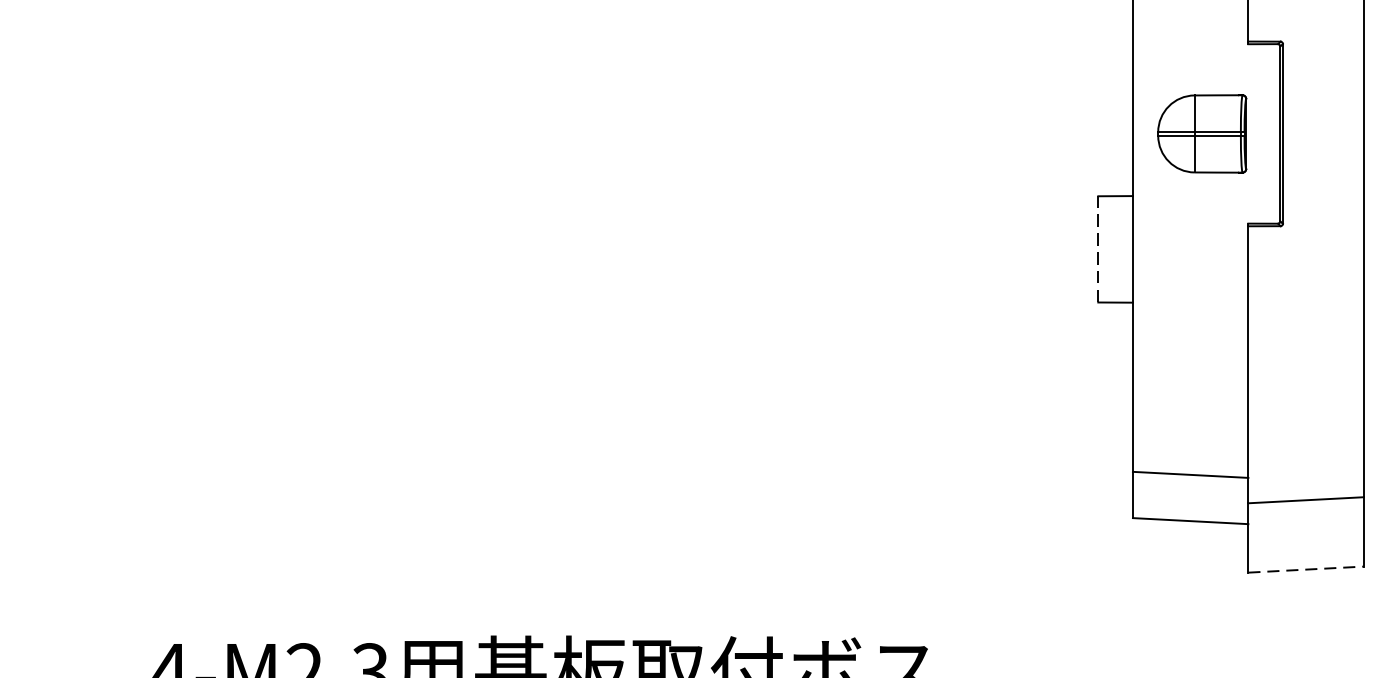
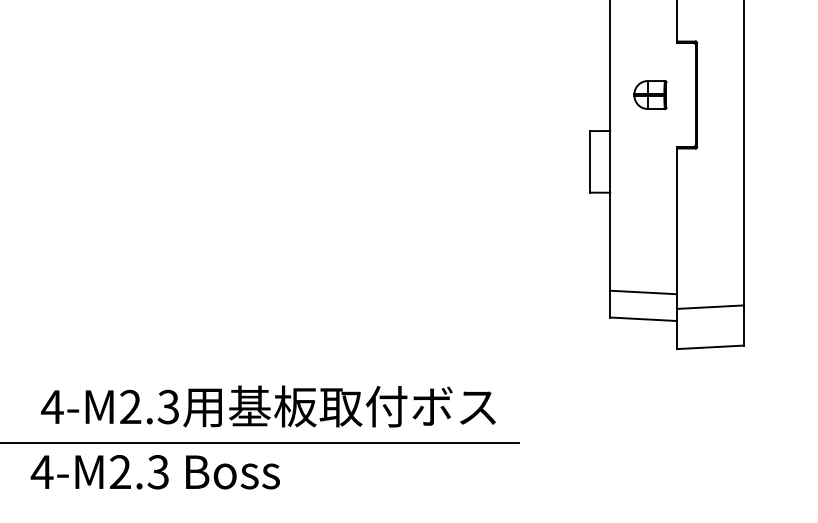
part: (1202, 133) -> (650, 94), size x0.62
line: (1098, 248) -> (590, 161), dashed -> solid
line: (1306, 569) -> (710, 347), dashed -> solid

